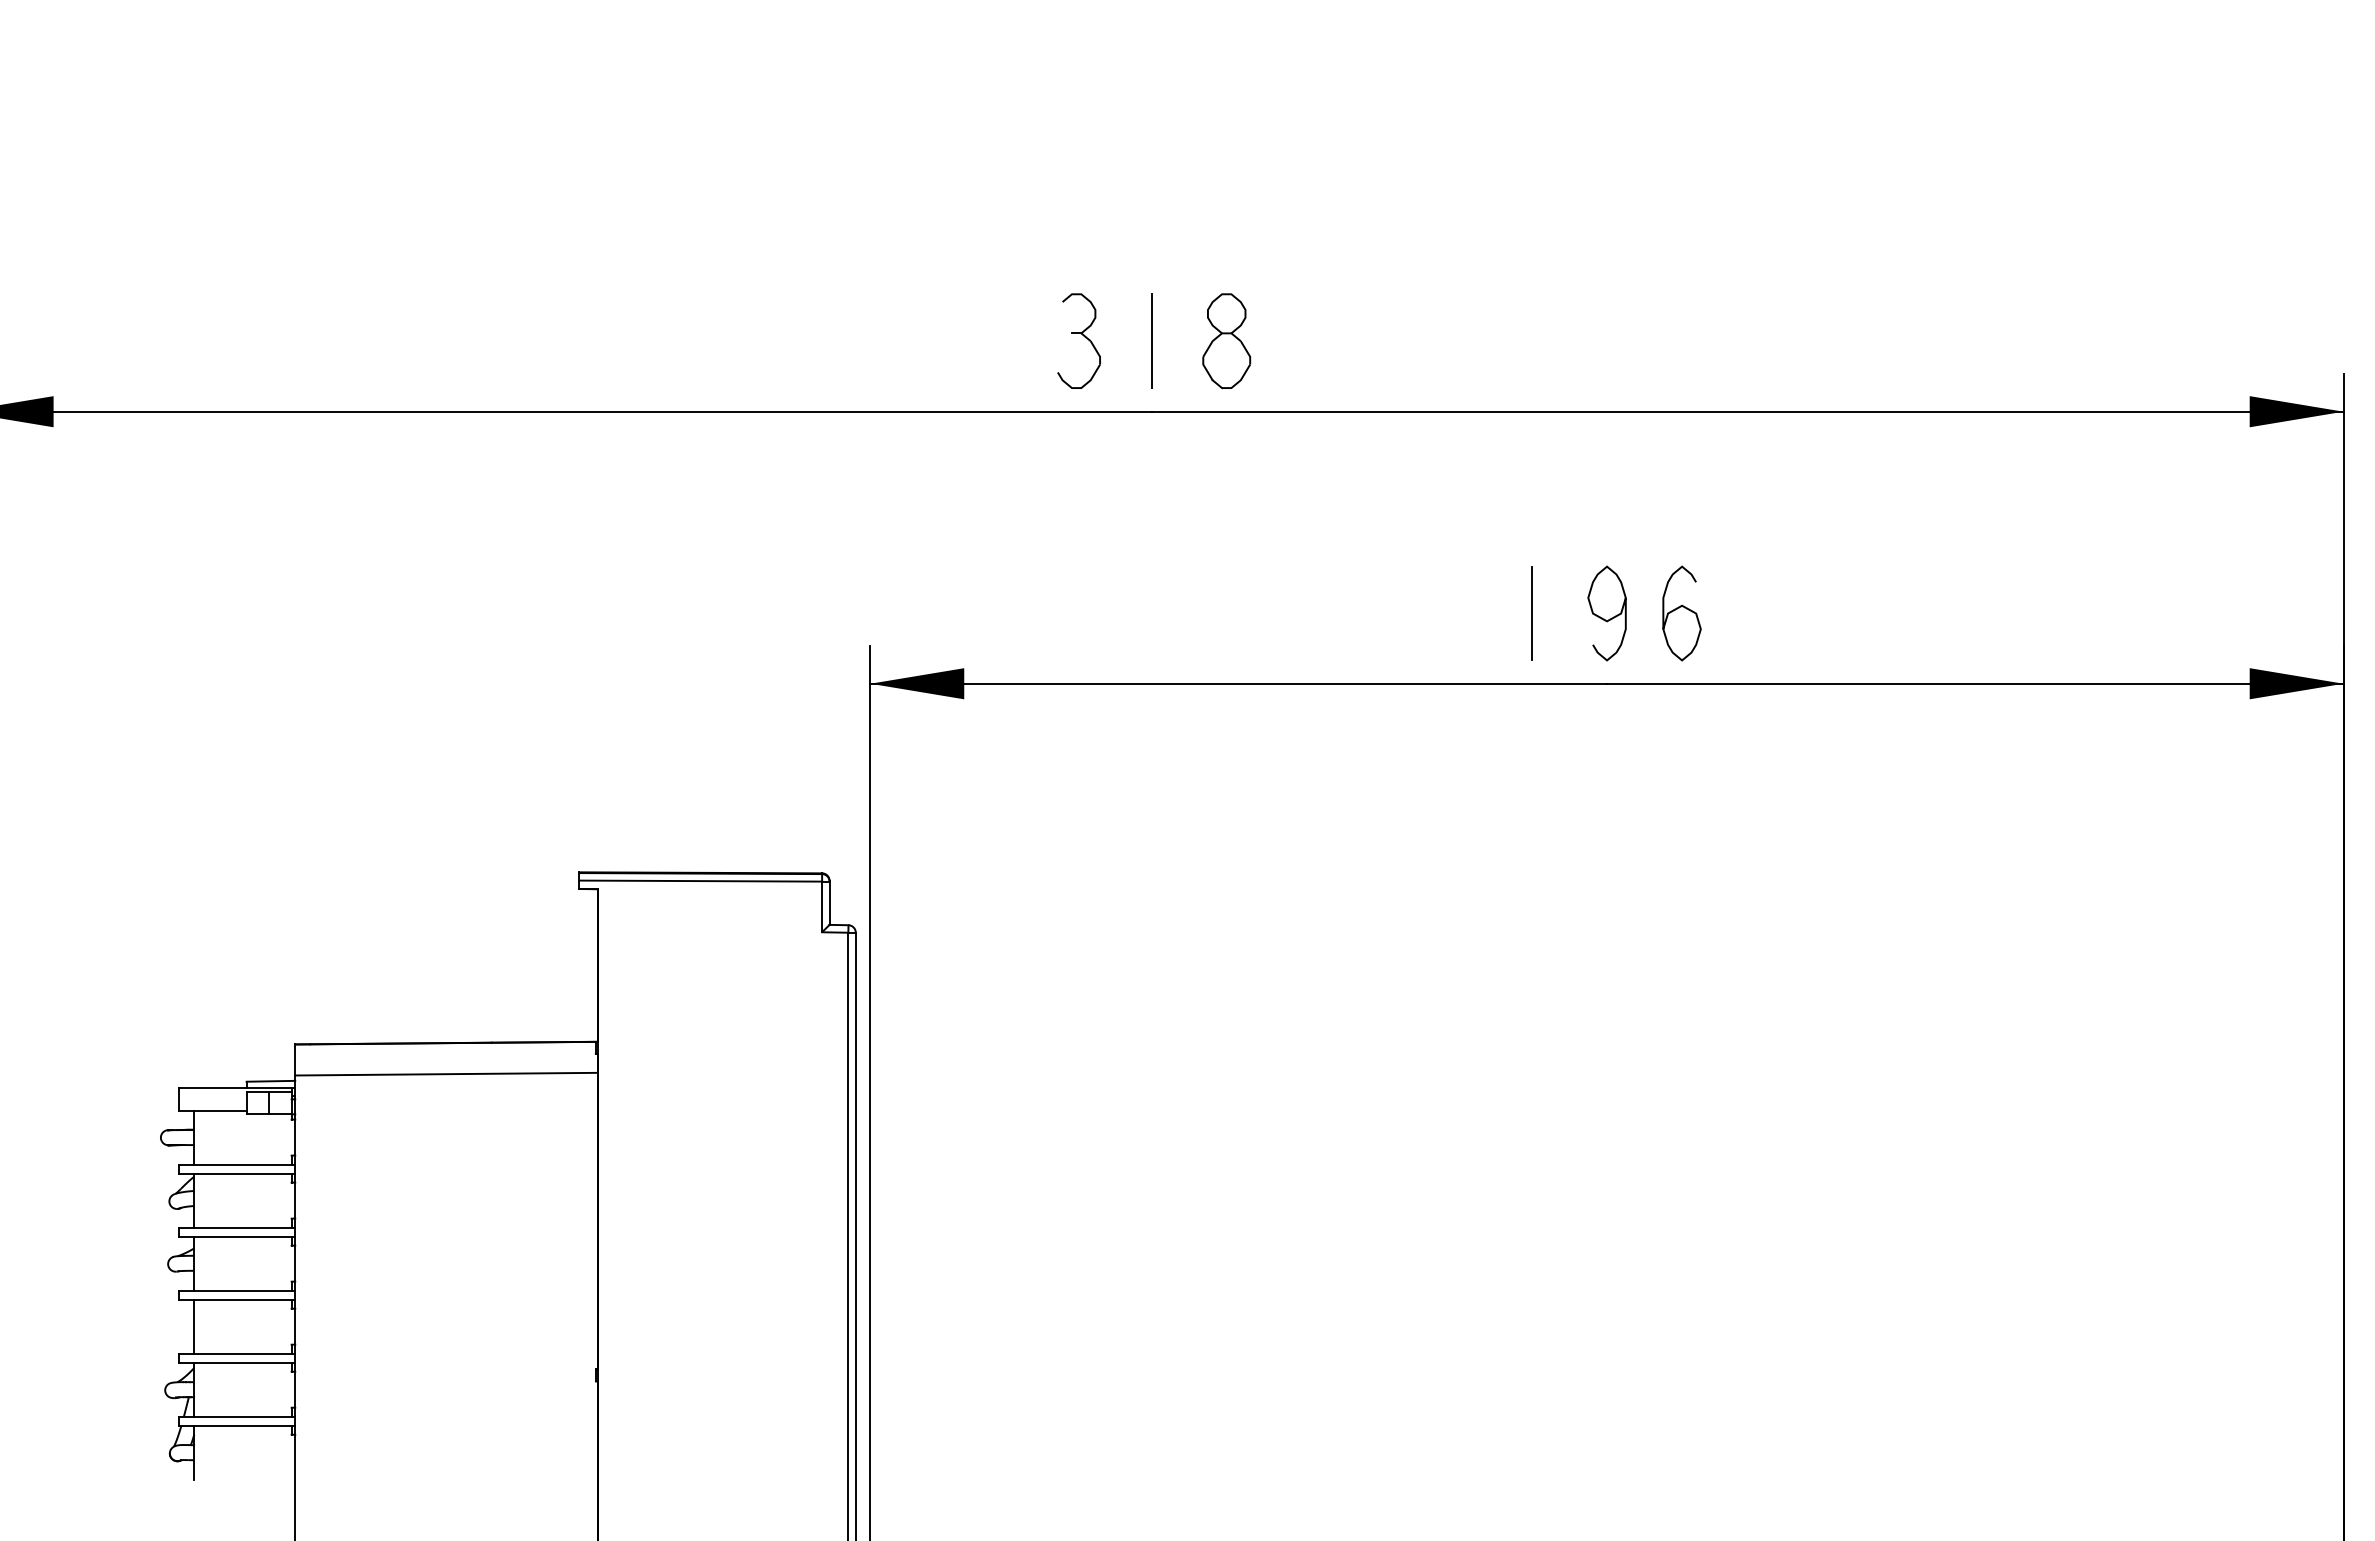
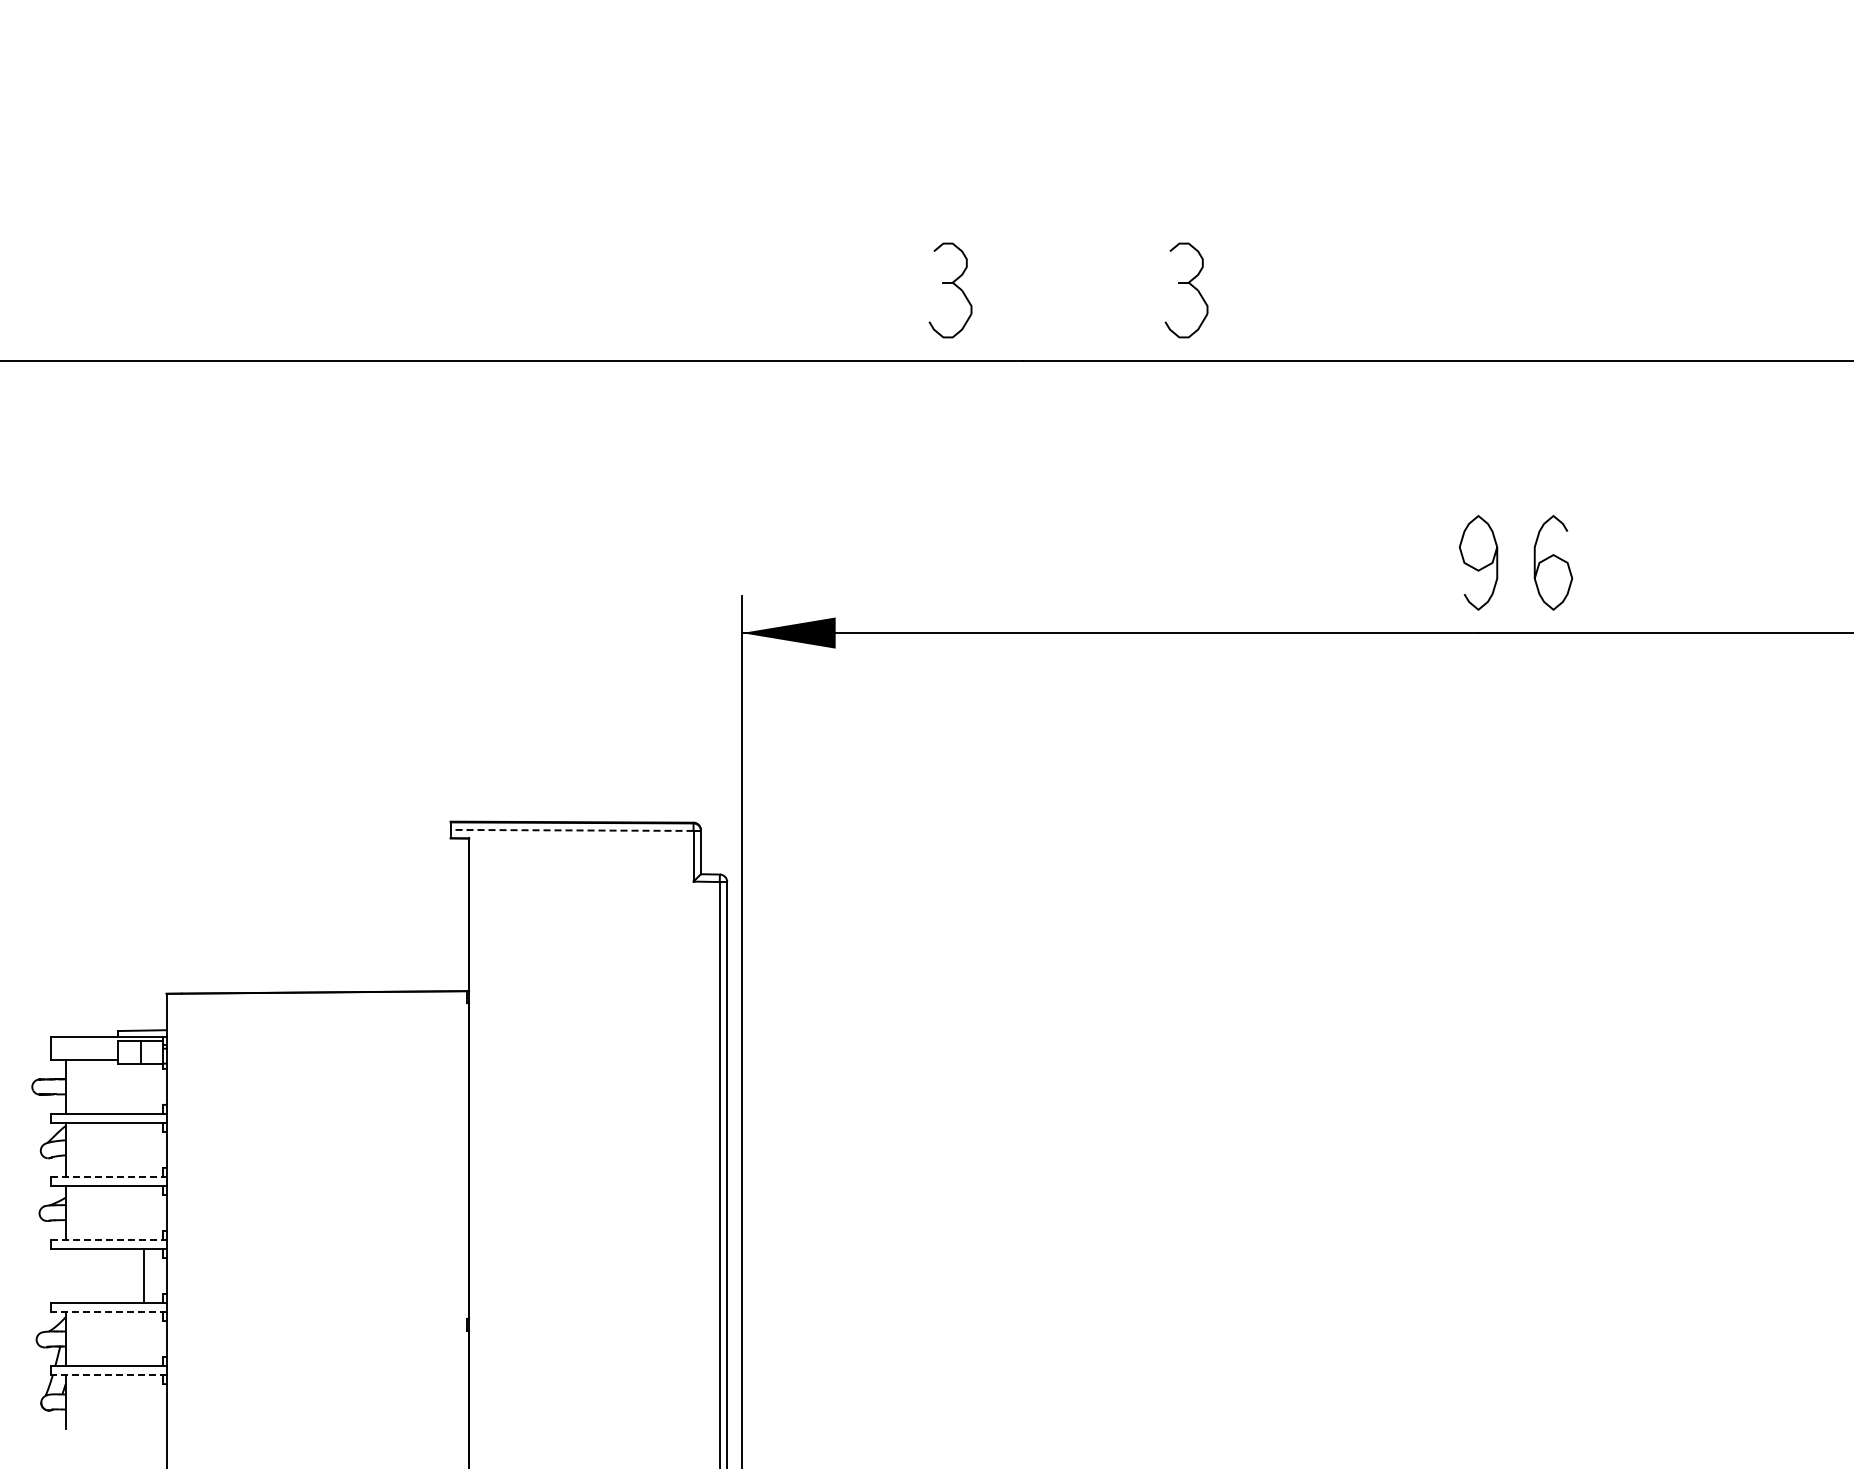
part: (1318, 335) -> (1189, 284), added
line: (1151, 341) -> (1022, 290), removed
part: (1226, 341) -> (1097, 290), removed
line: (1532, 613) -> (1403, 562), removed
line: (700, 881) -> (571, 830), solid -> dashed
line: (446, 1073) -> (317, 1022), removed
line: (237, 1227) -> (108, 1176), solid -> dashed
line: (237, 1290) -> (108, 1239), solid -> dashed
line: (194, 1326) -> (143, 1275), moved
line: (236, 1362) -> (107, 1311), solid -> dashed
line: (236, 1425) -> (107, 1374), solid -> dashed

